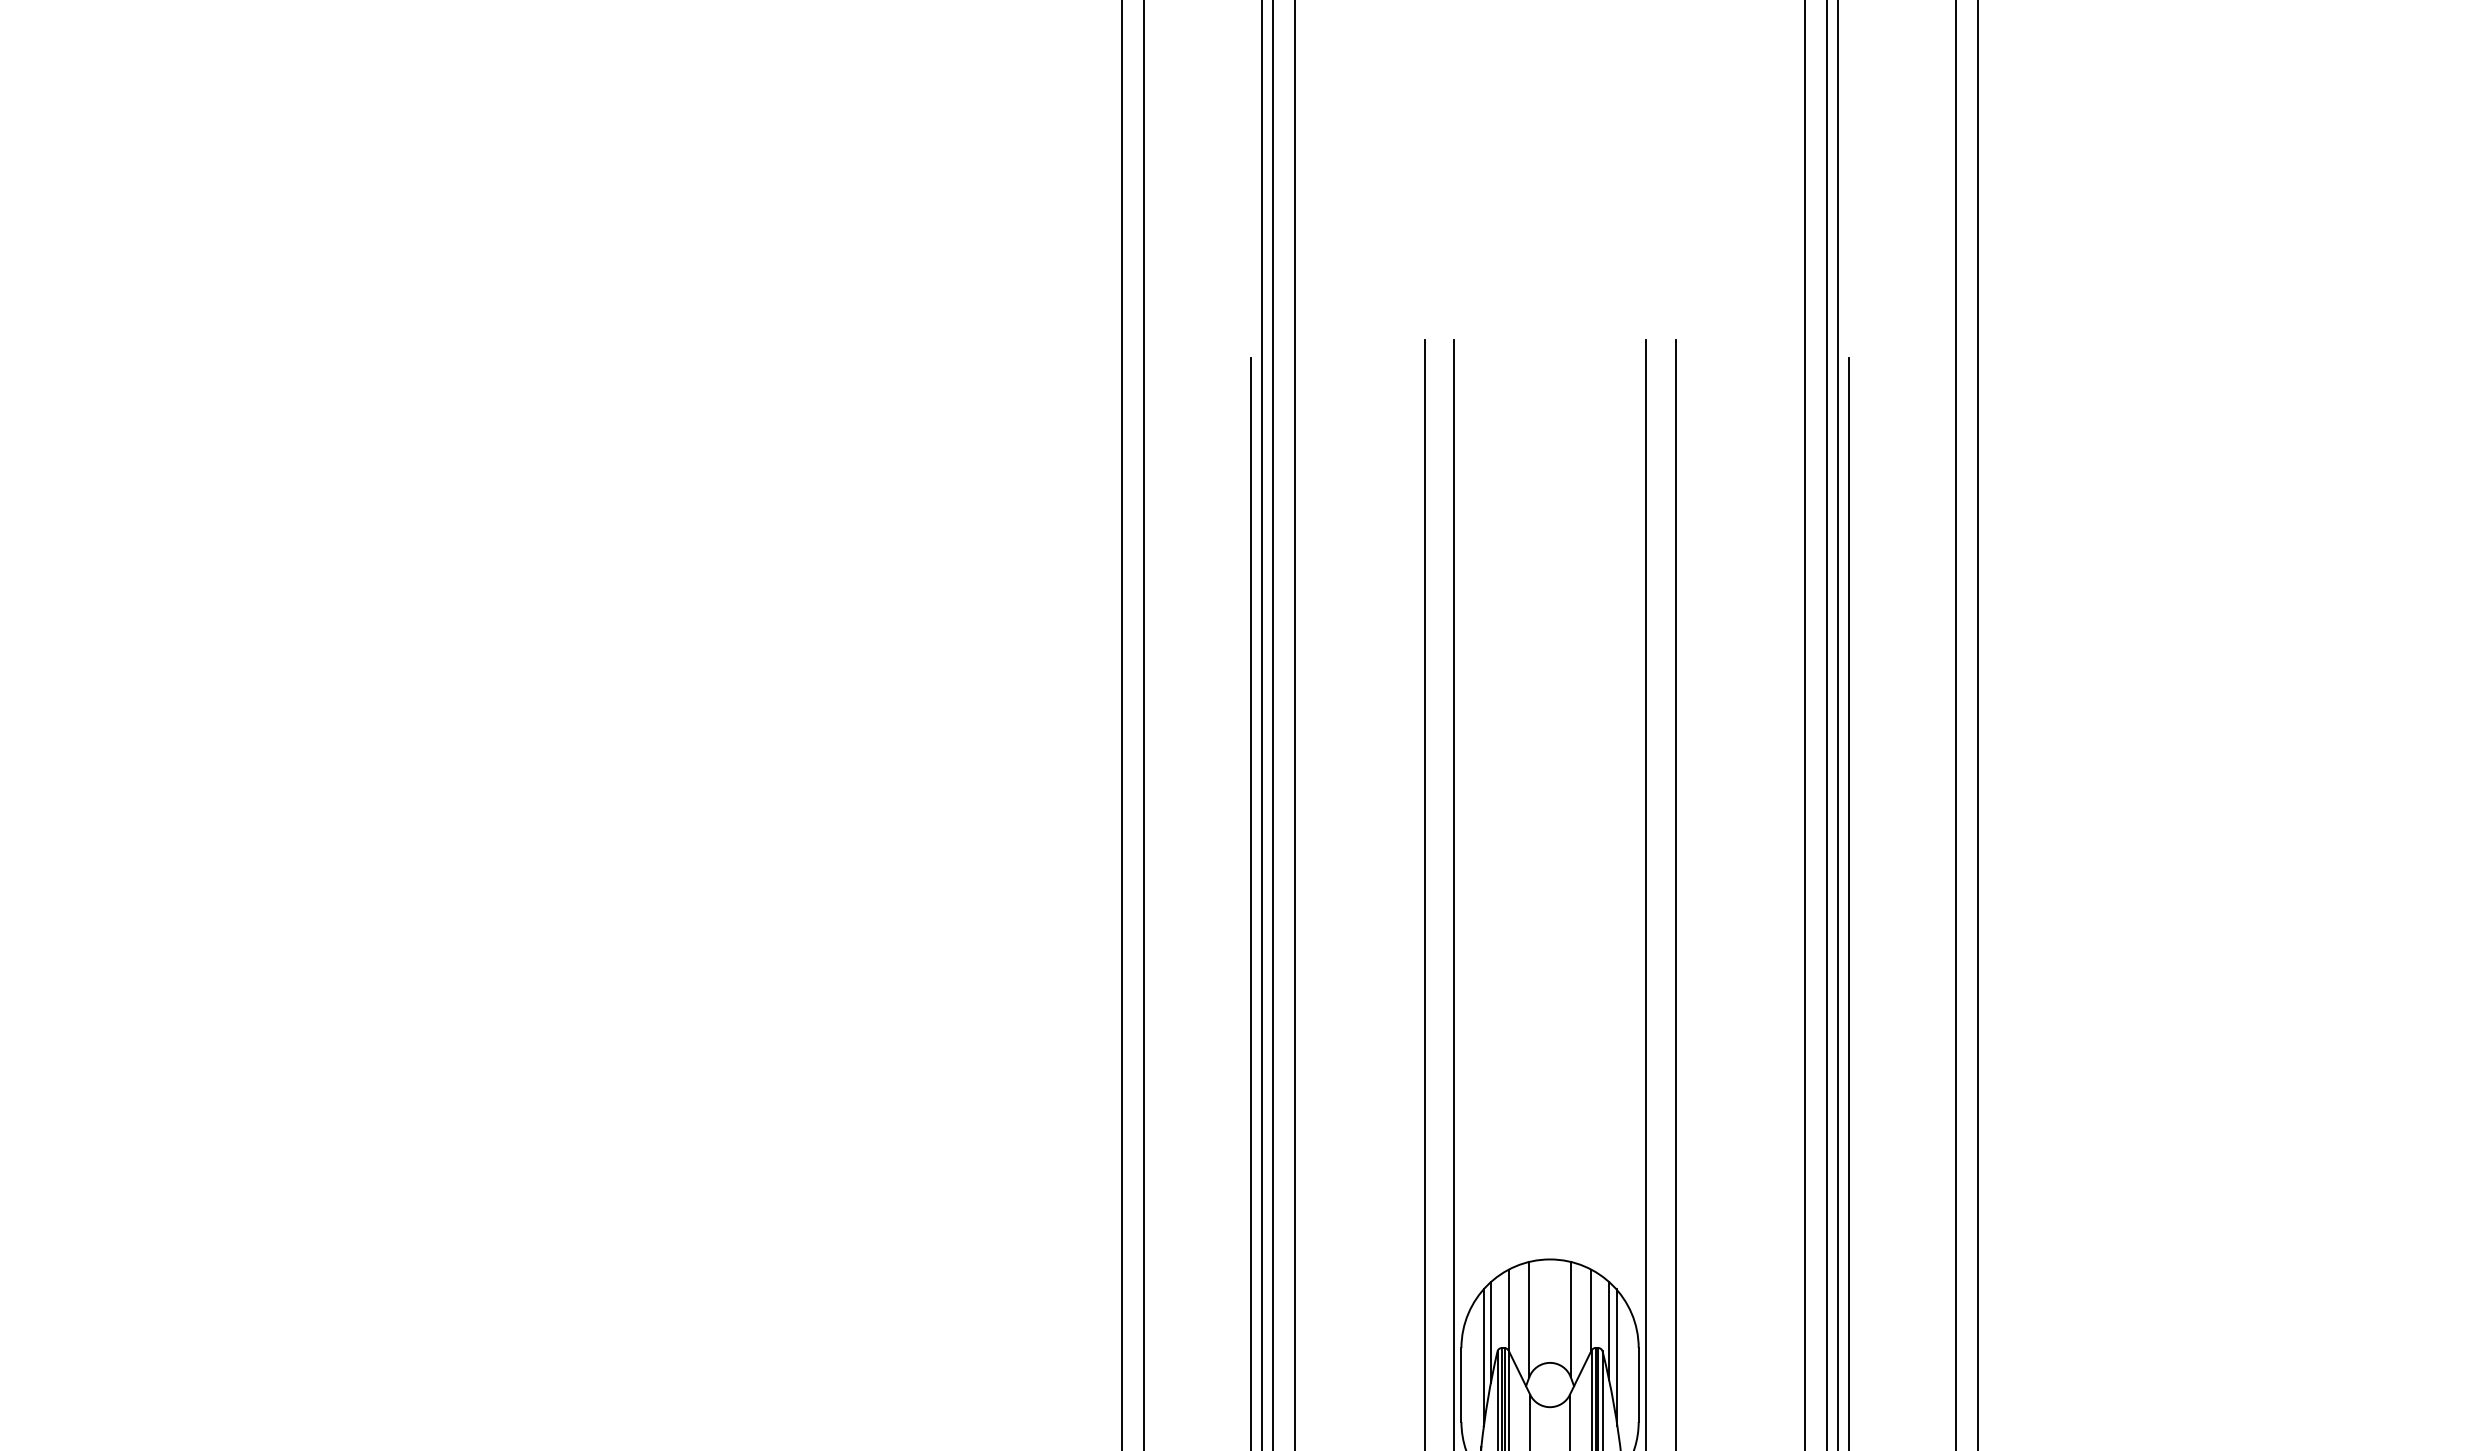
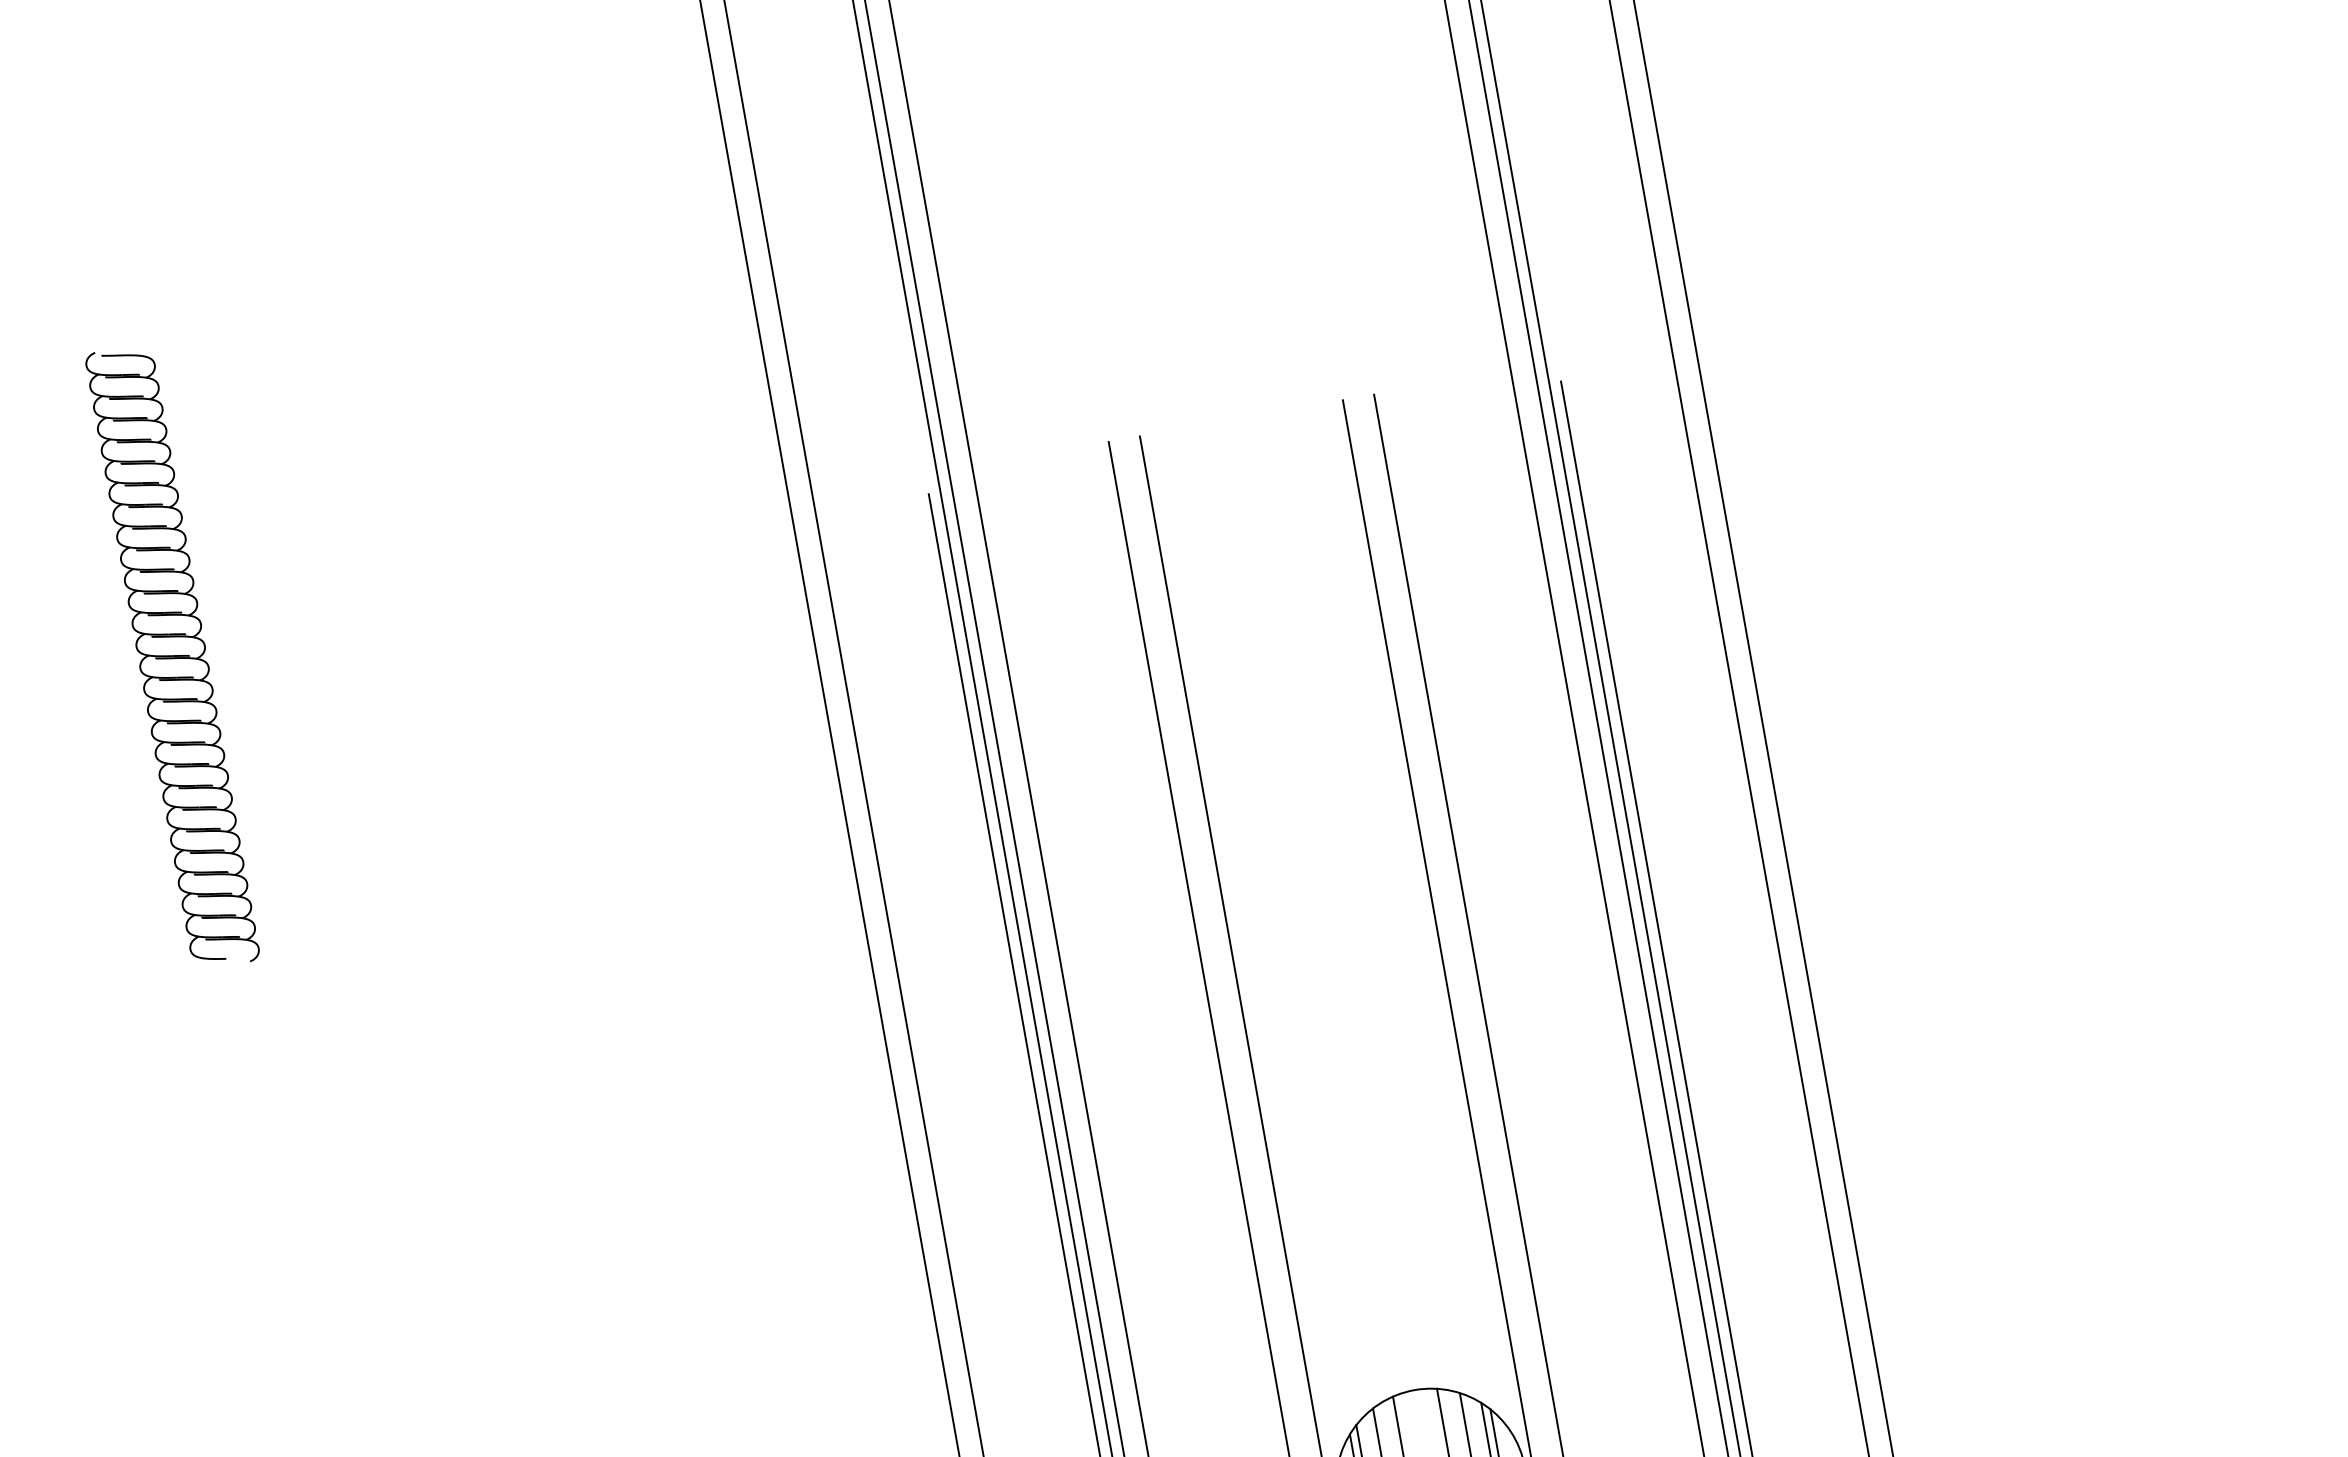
part: (530, 383) -> (172, 656), added

